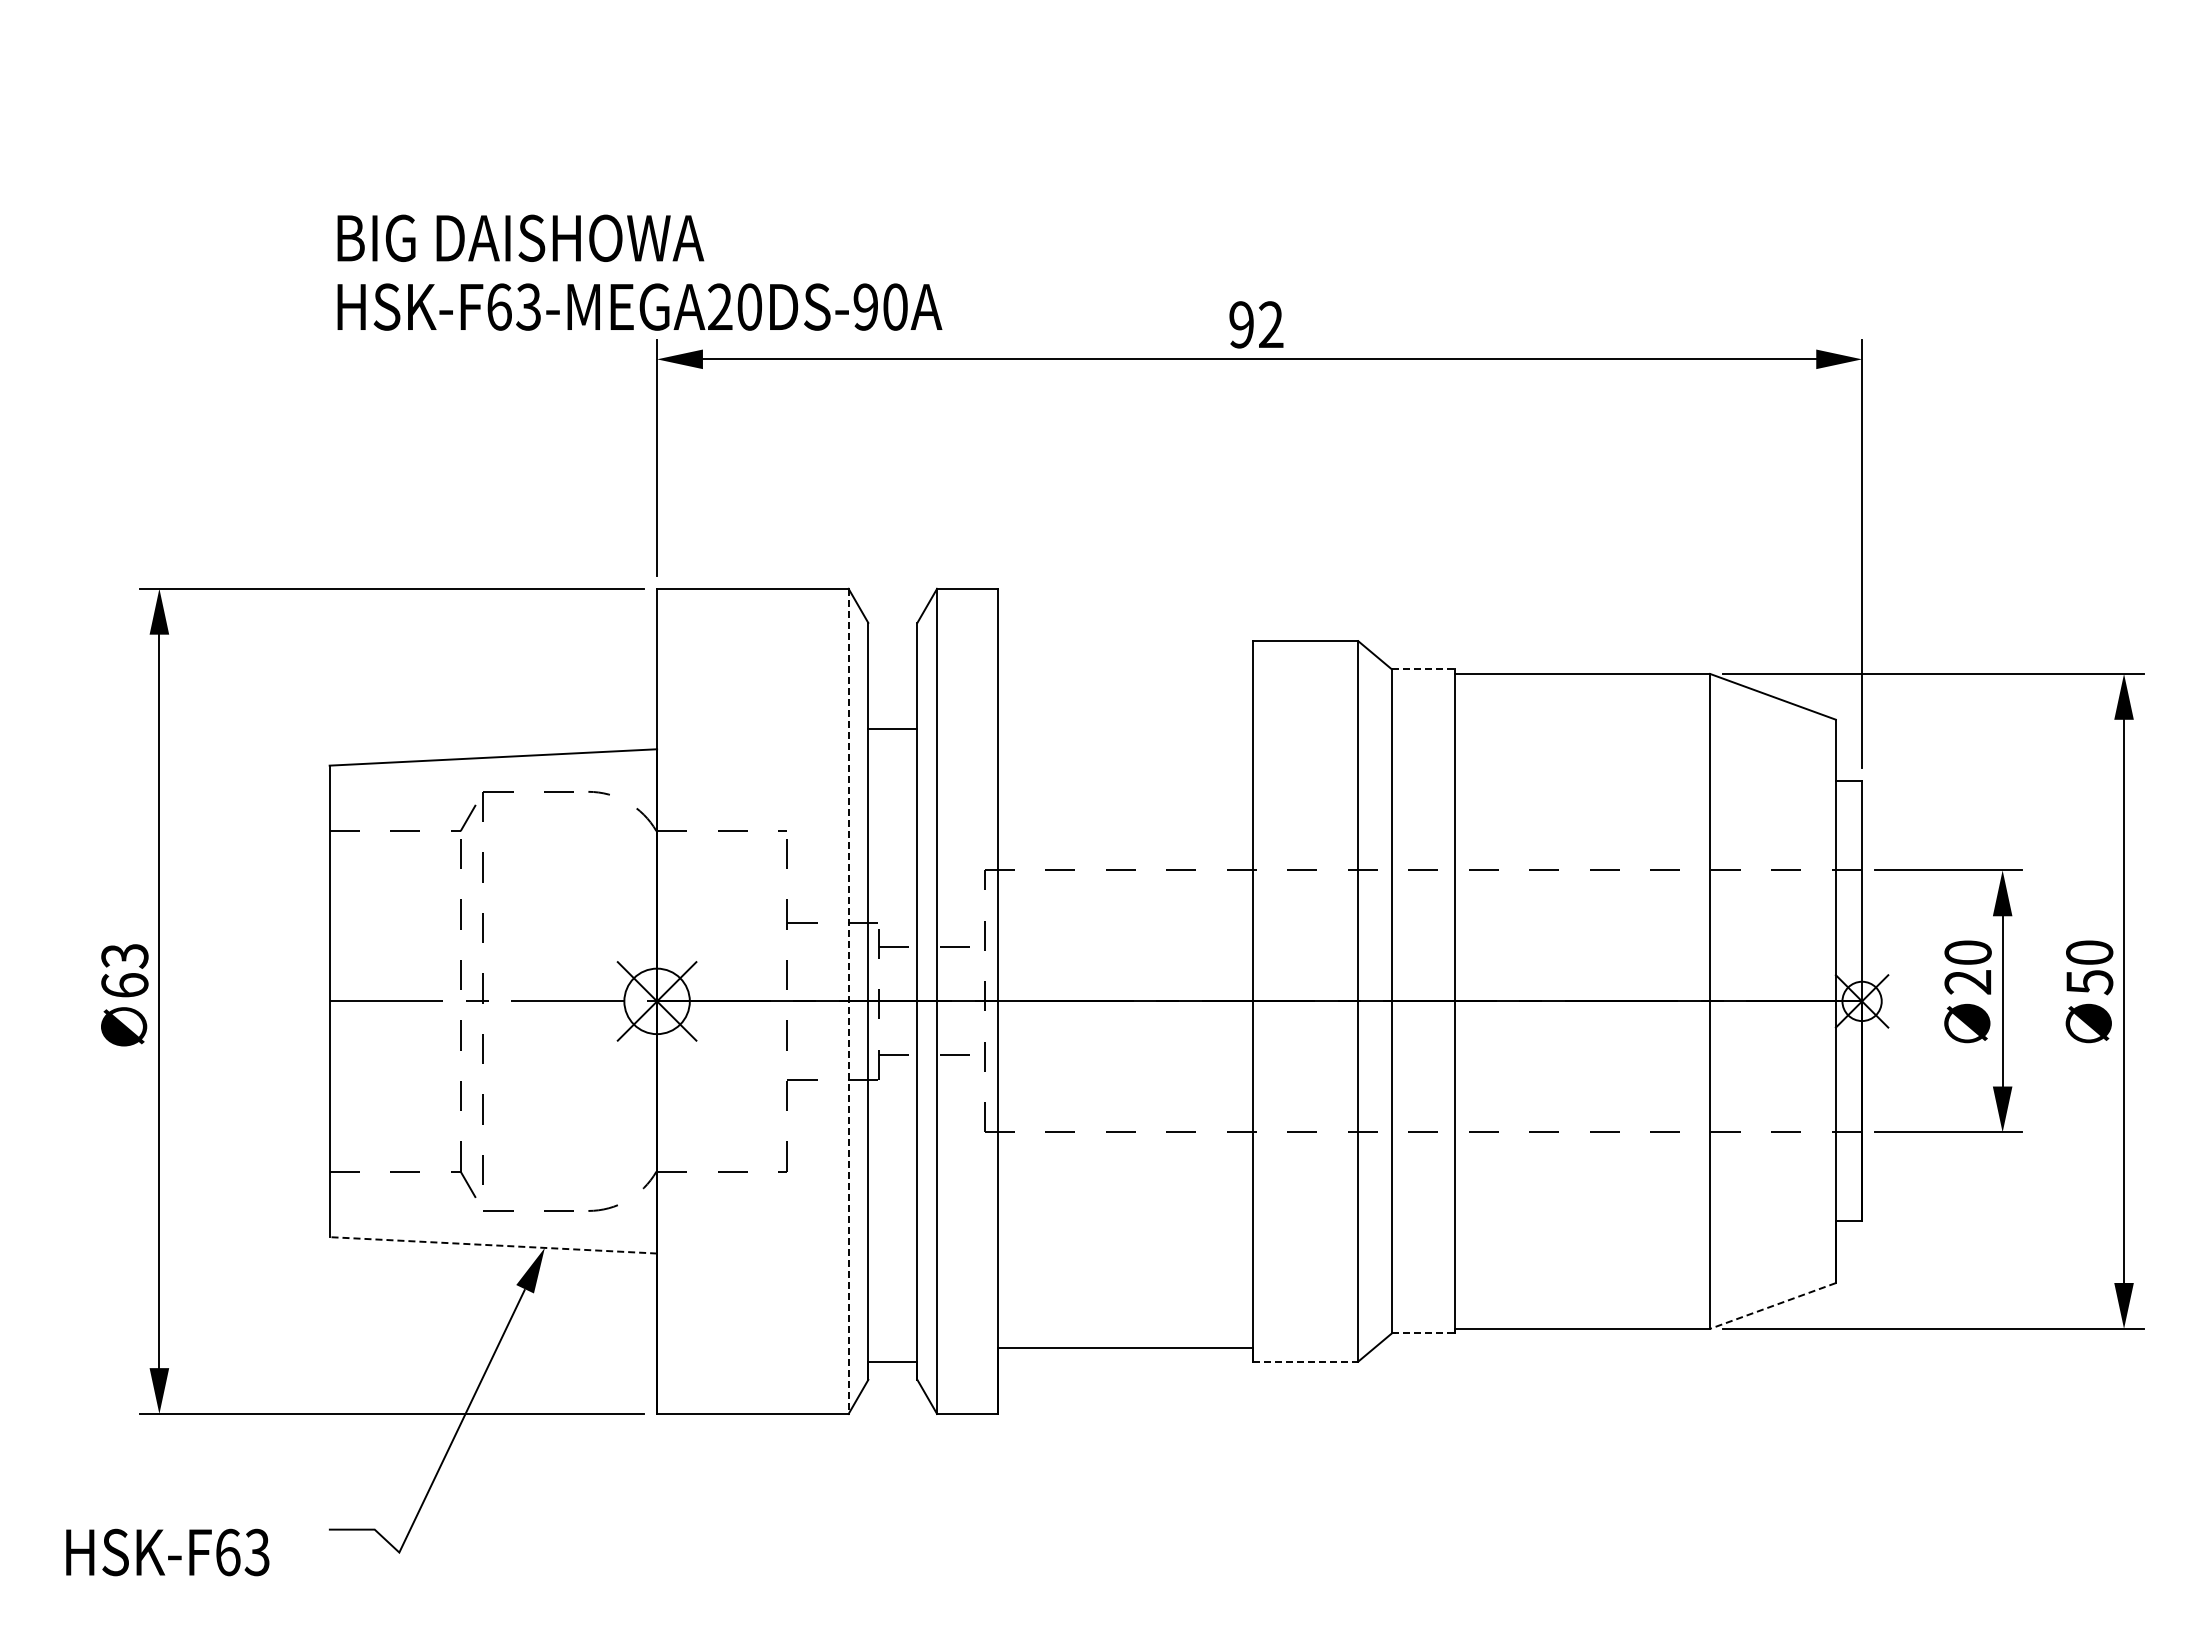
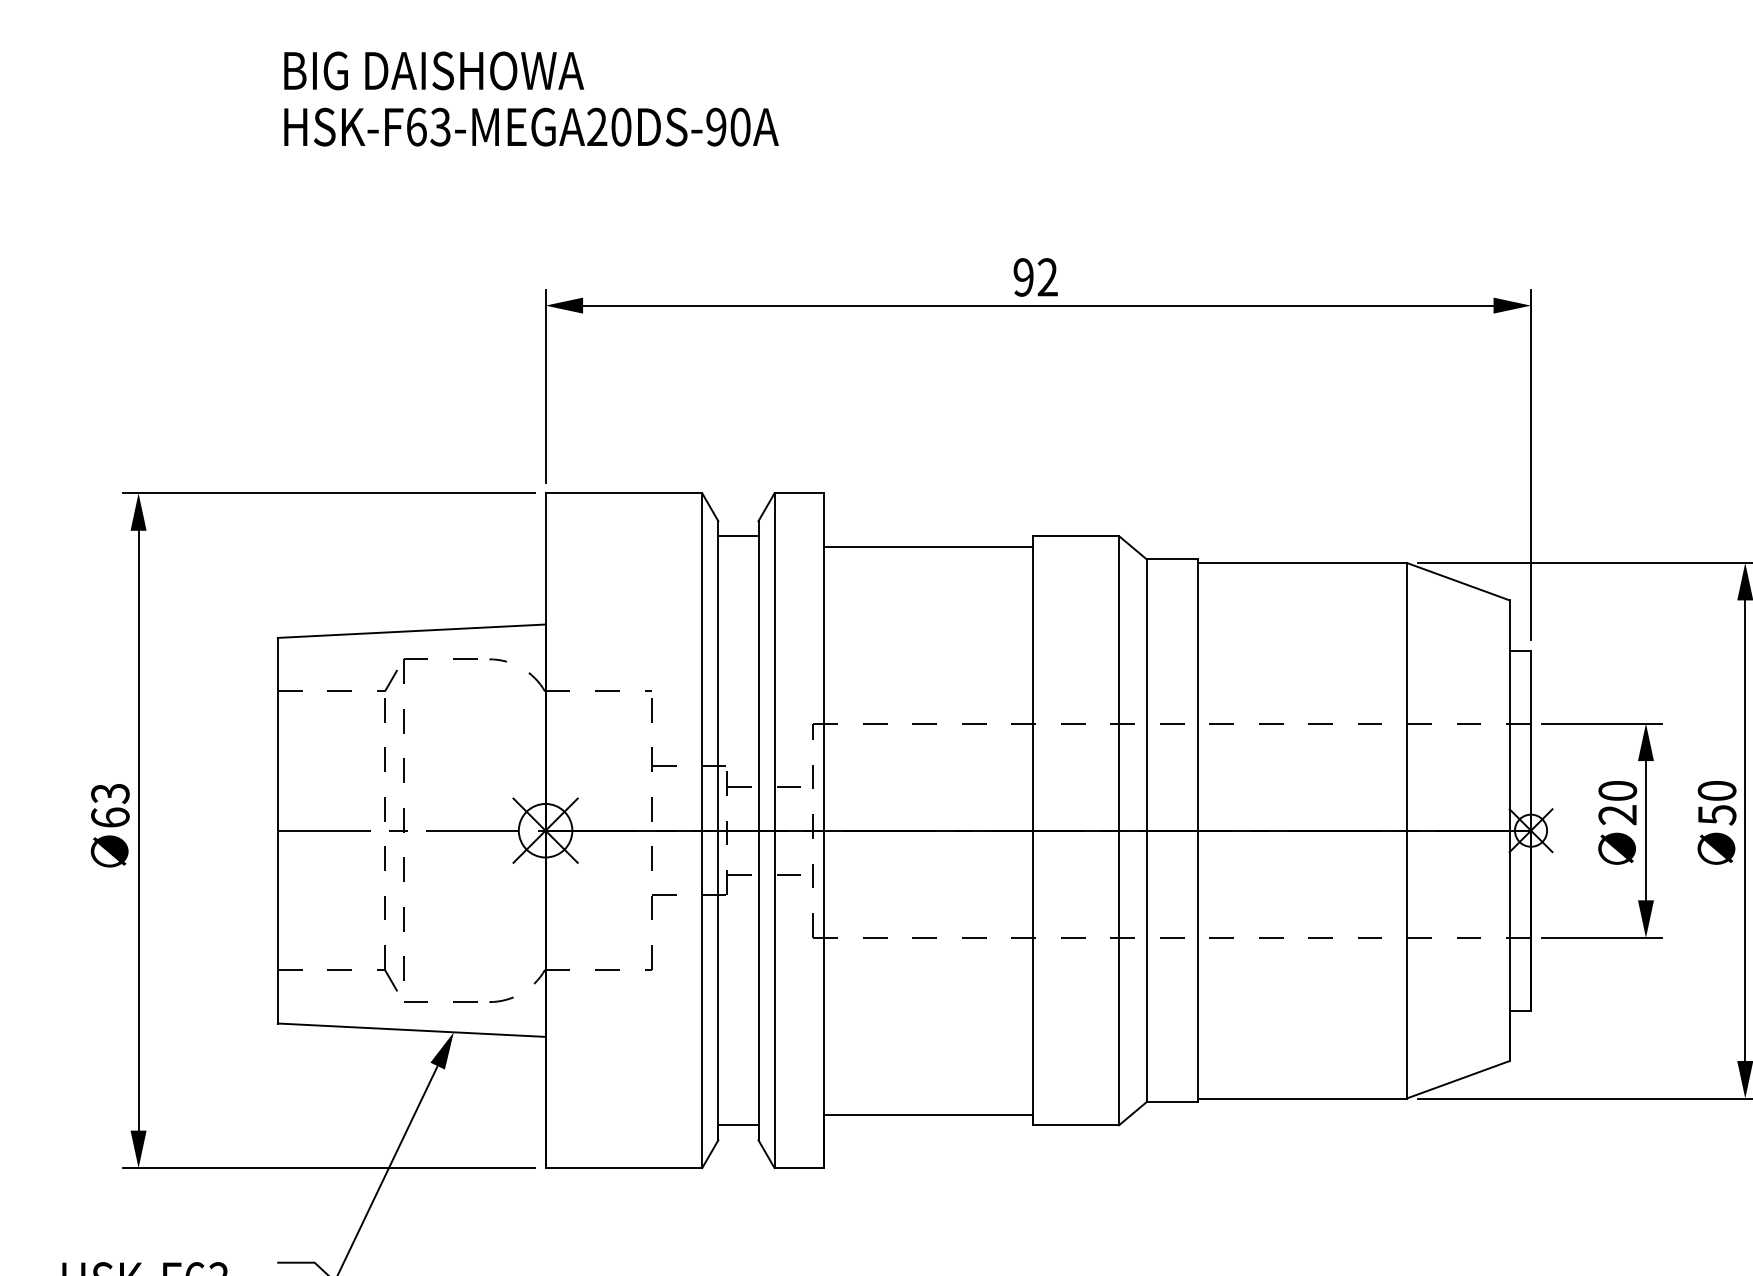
text: (639, 272) -> (531, 98), moved
line: (1125, 654) -> (928, 547), added
line: (1423, 669) -> (1172, 559), dashed -> solid
line: (892, 729) -> (738, 536), moved
line: (848, 1001) -> (702, 830), dashed -> solid
line: (493, 1245) -> (411, 1030), dashed -> solid
line: (1773, 1305) -> (1458, 1079), dashed -> solid
line: (1423, 1333) -> (1172, 1102), dashed -> solid
line: (1305, 1361) -> (1075, 1125), dashed -> solid

